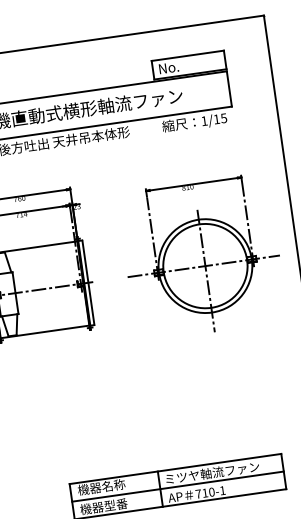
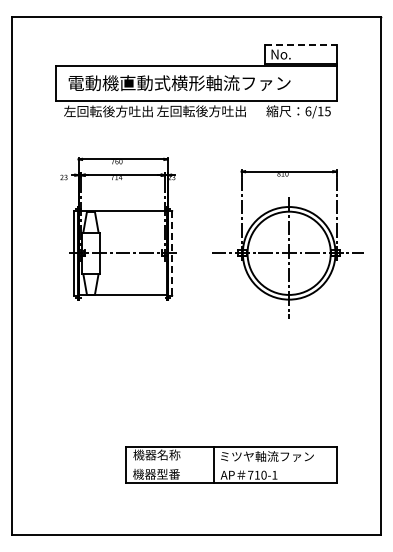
line: (188, 55) -> (301, 45), solid -> dashed
text: (204, 121) -> (308, 111), 1/15 -> 6/15
text: (97, 136) -> (201, 111), 天井吊本体形 -> 左回転後方吐出
line: (88, 282) -> (172, 253), solid -> dashed
line: (177, 487) -> (231, 465), removed

